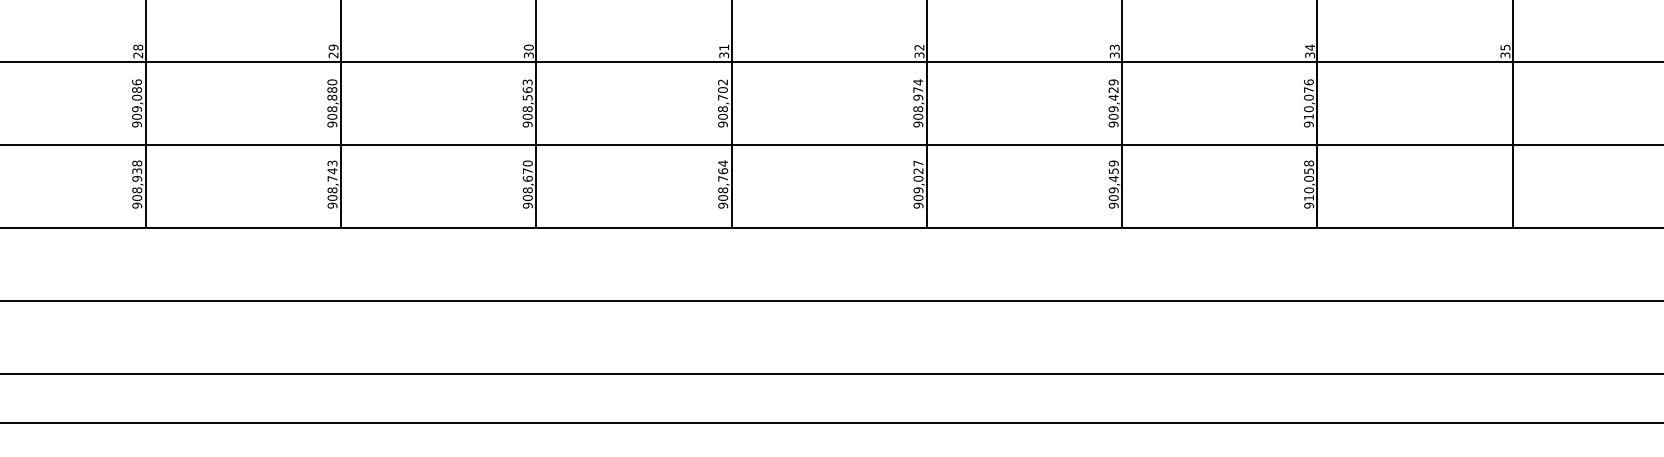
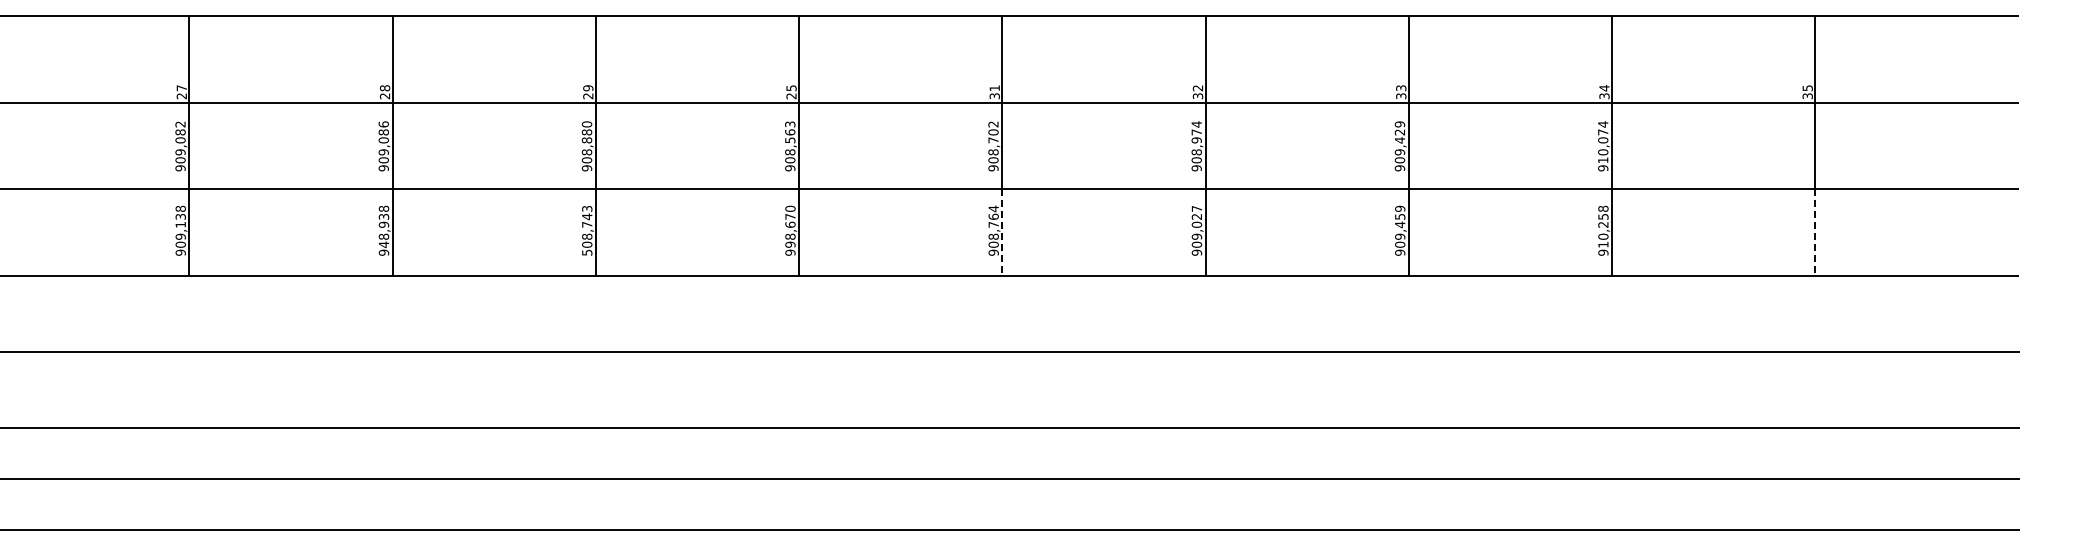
text: (528, 51) -> (791, 92), 30 -> 25
text: (1309, 82) -> (1603, 124), 910,076 -> 910,074
text: (1309, 178) -> (1603, 224), 910,058 -> 910,258
line: (731, 186) -> (1002, 232), solid -> dashed
line: (1512, 186) -> (1815, 232), solid -> dashed
text: (136, 197) -> (383, 244), 908,938 -> 948,938
text: (527, 197) -> (790, 244), 908,670 -> 998,670
text: (331, 205) -> (586, 252), 908,743 -> 508,743

